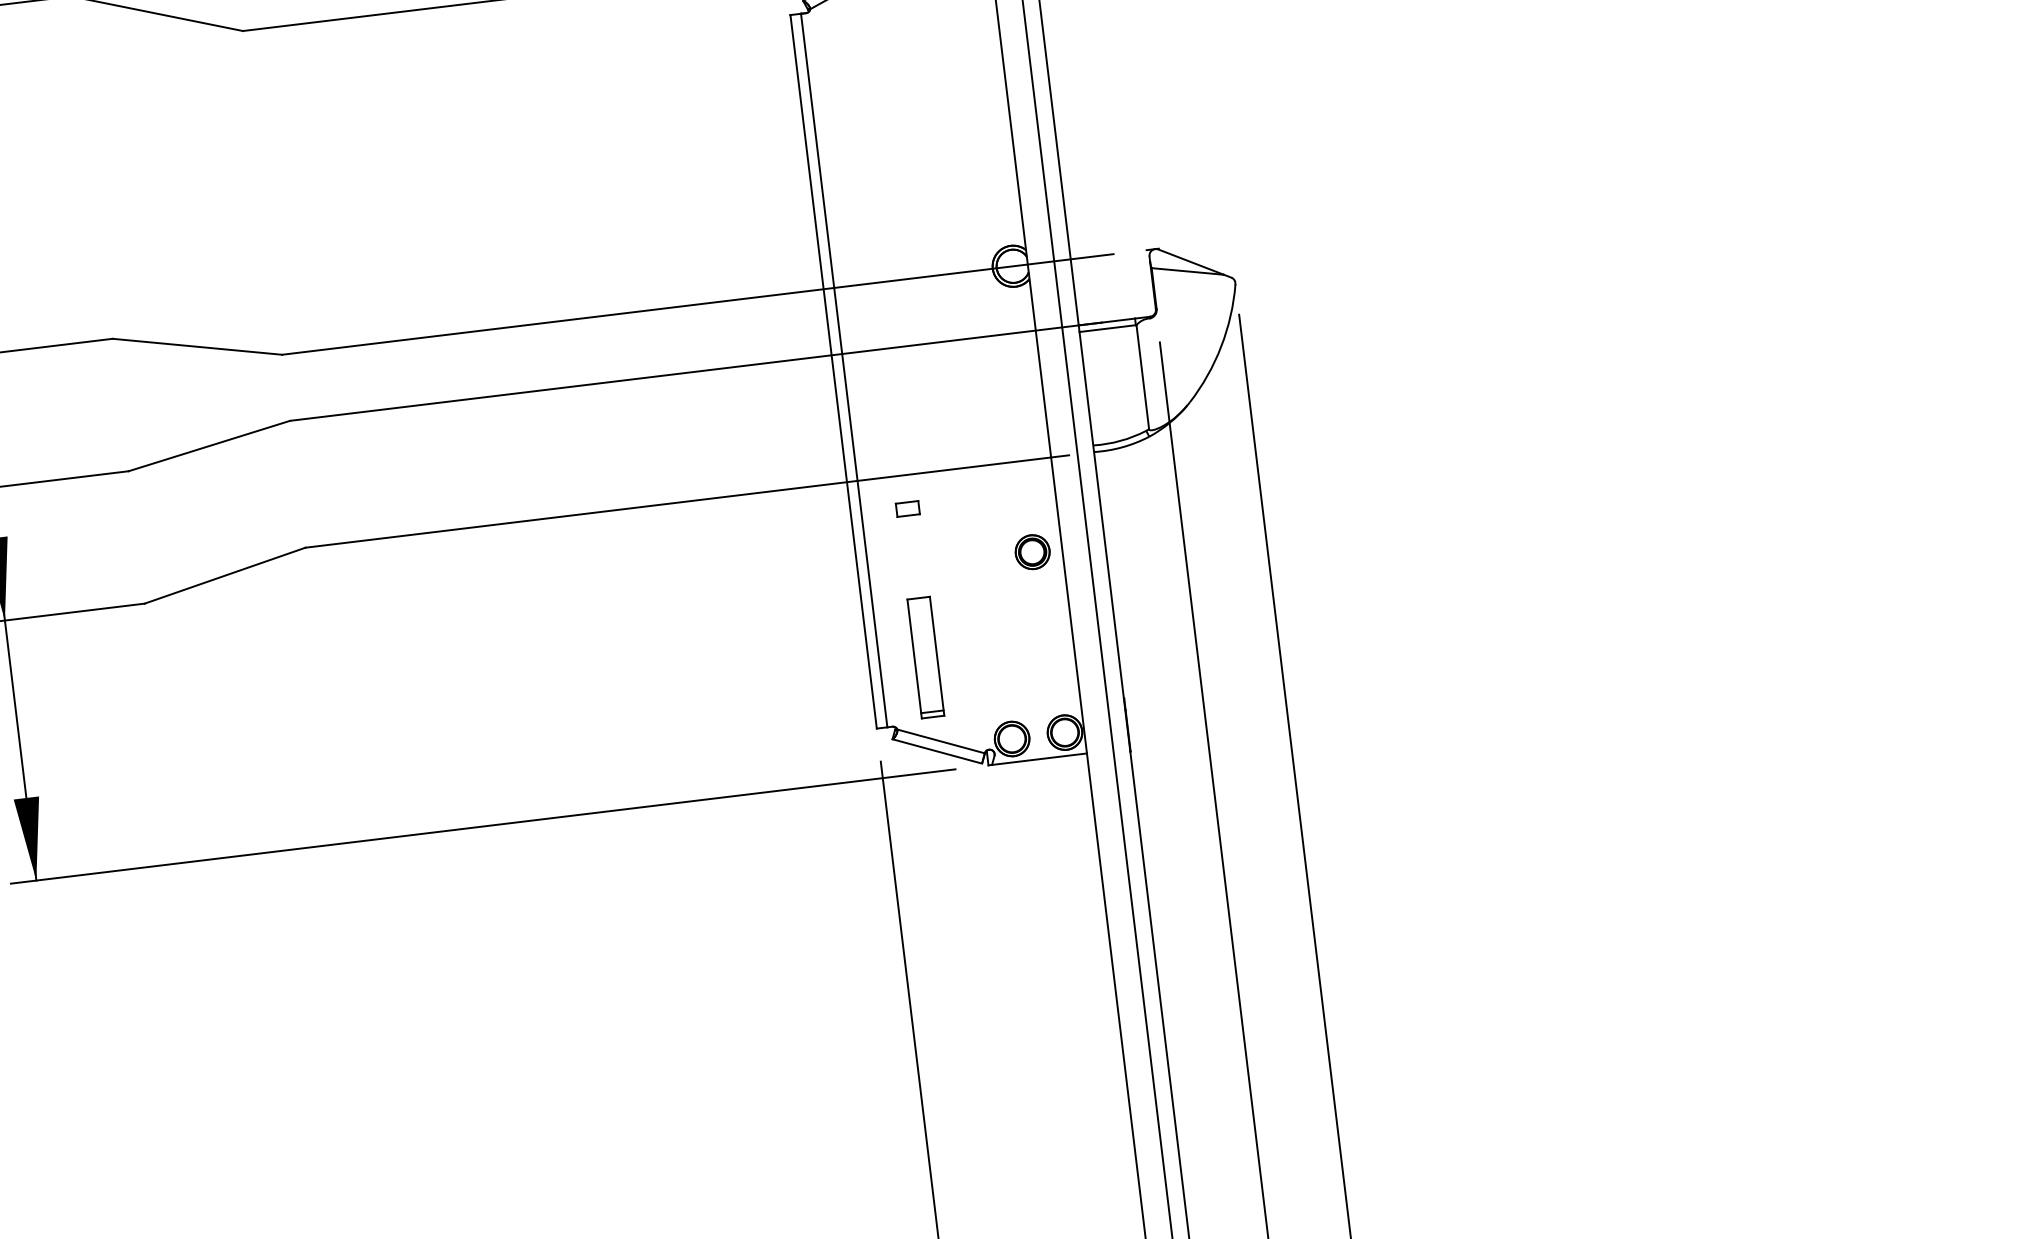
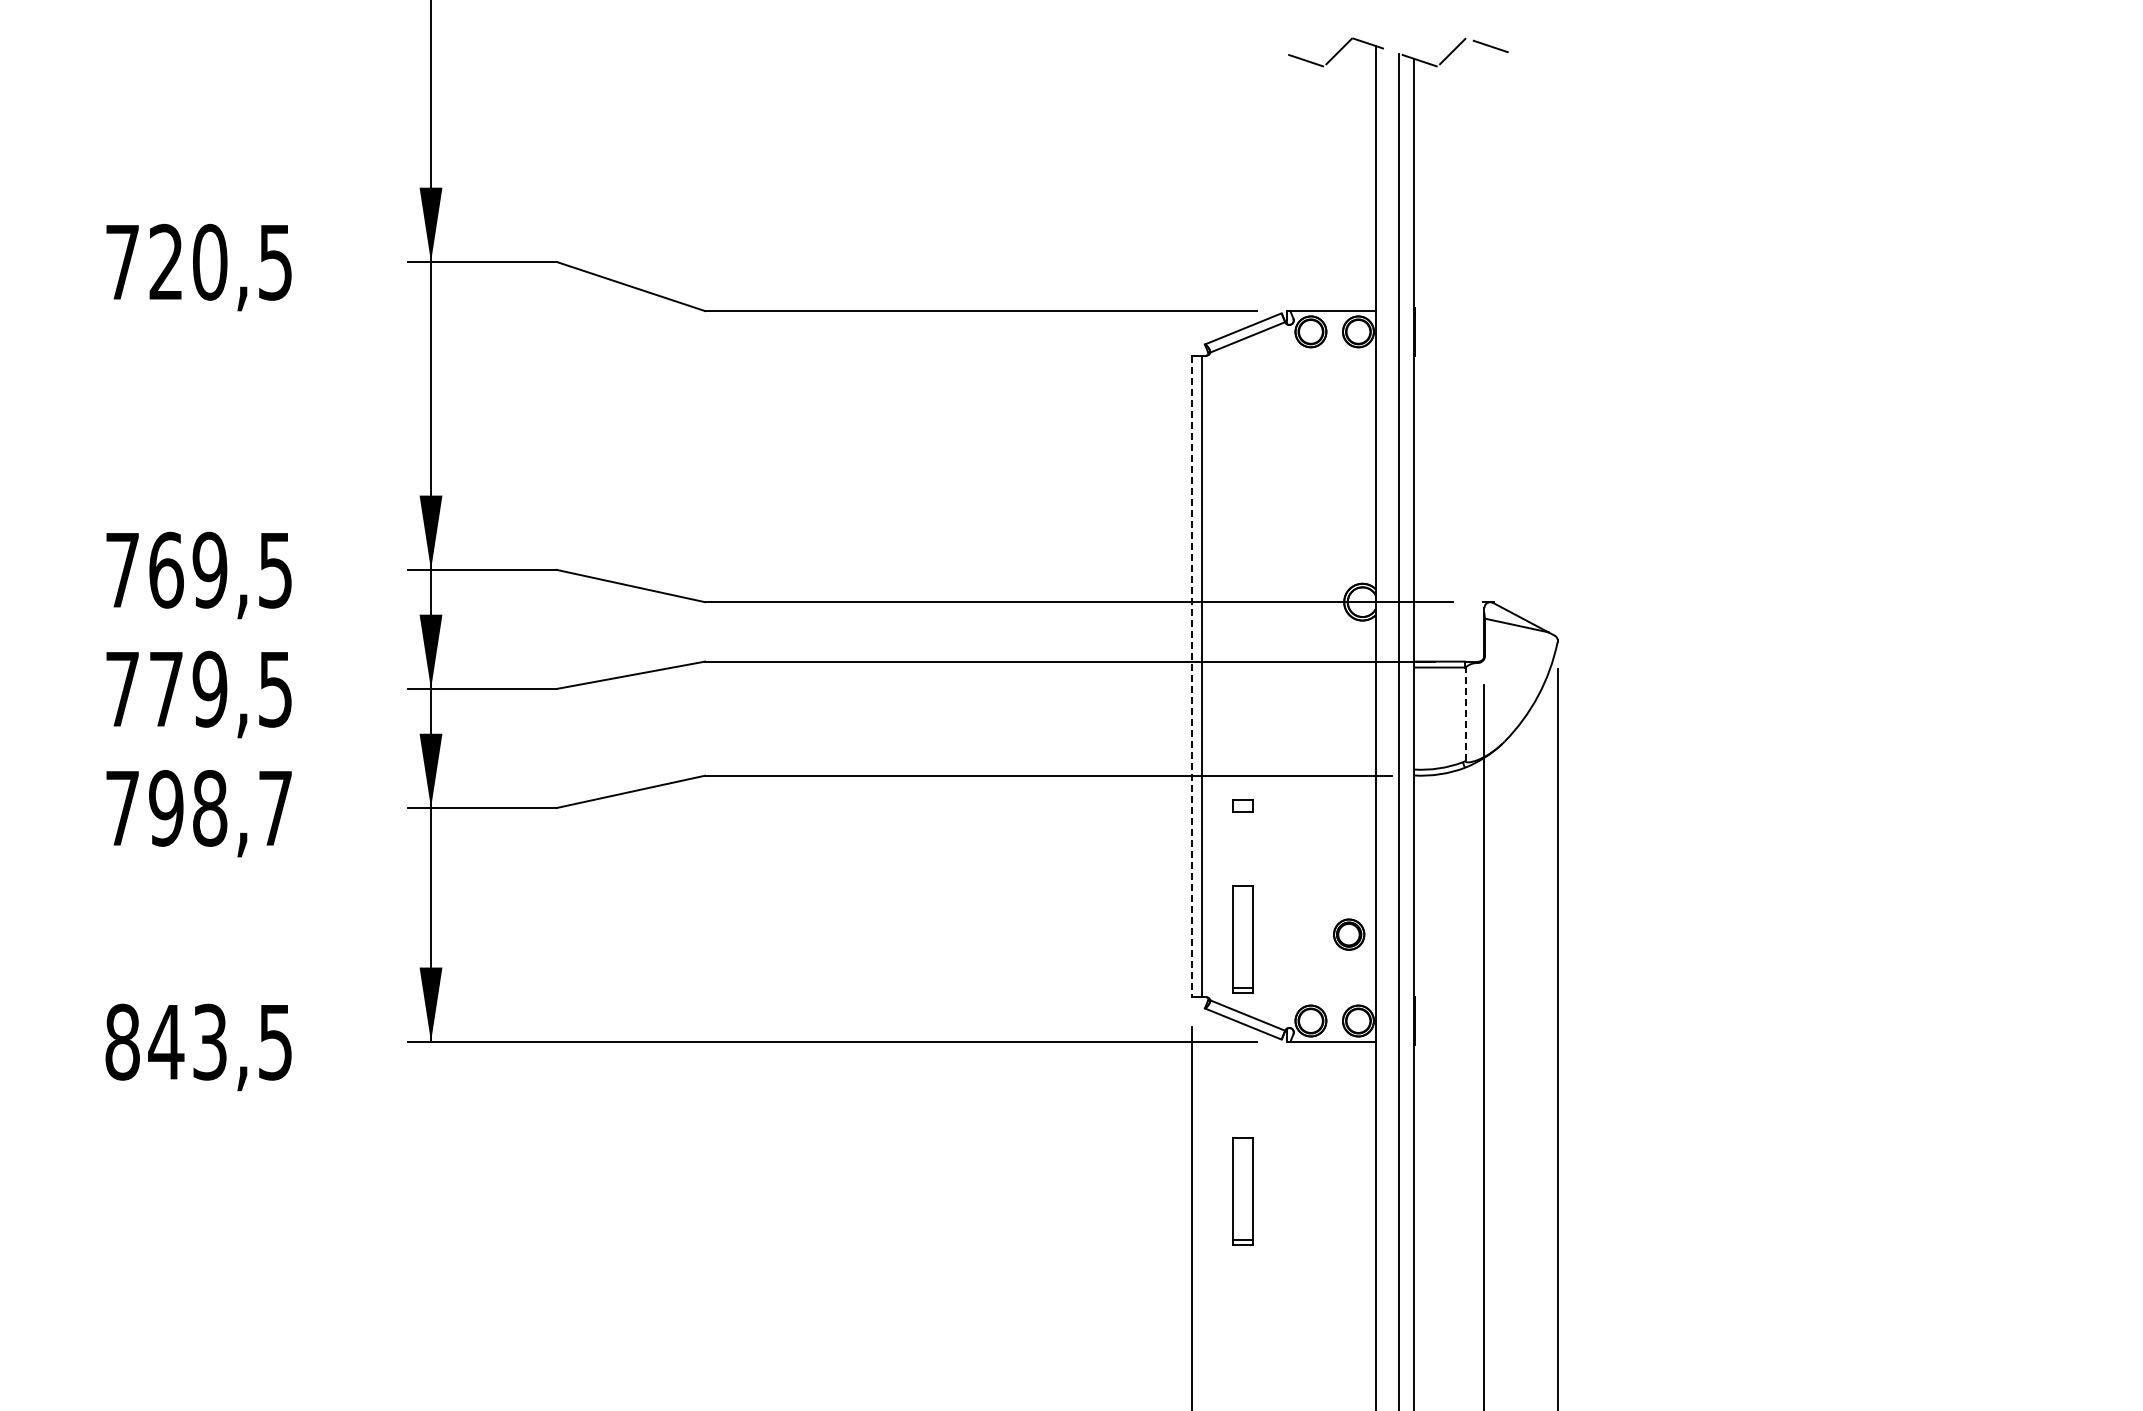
line: (834, 371) -> (1192, 676), solid -> dashed
line: (1142, 377) -> (1465, 714), solid -> dashed
part: (1033, 551) -> (1349, 934), moved
part: (958, 937) -> (1242, 1191), added

